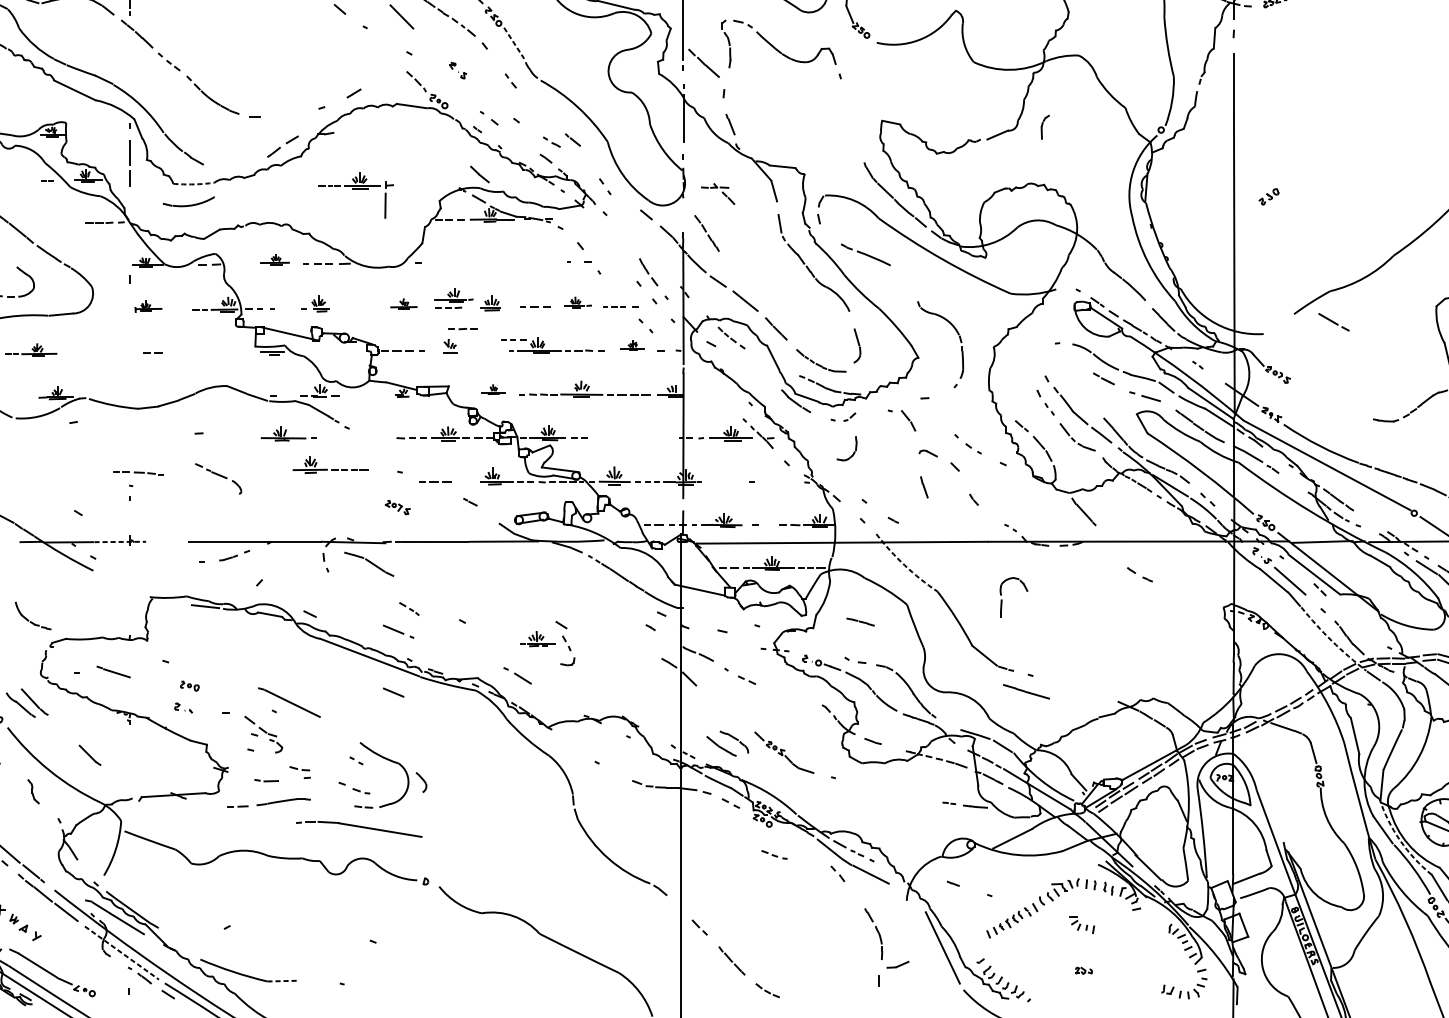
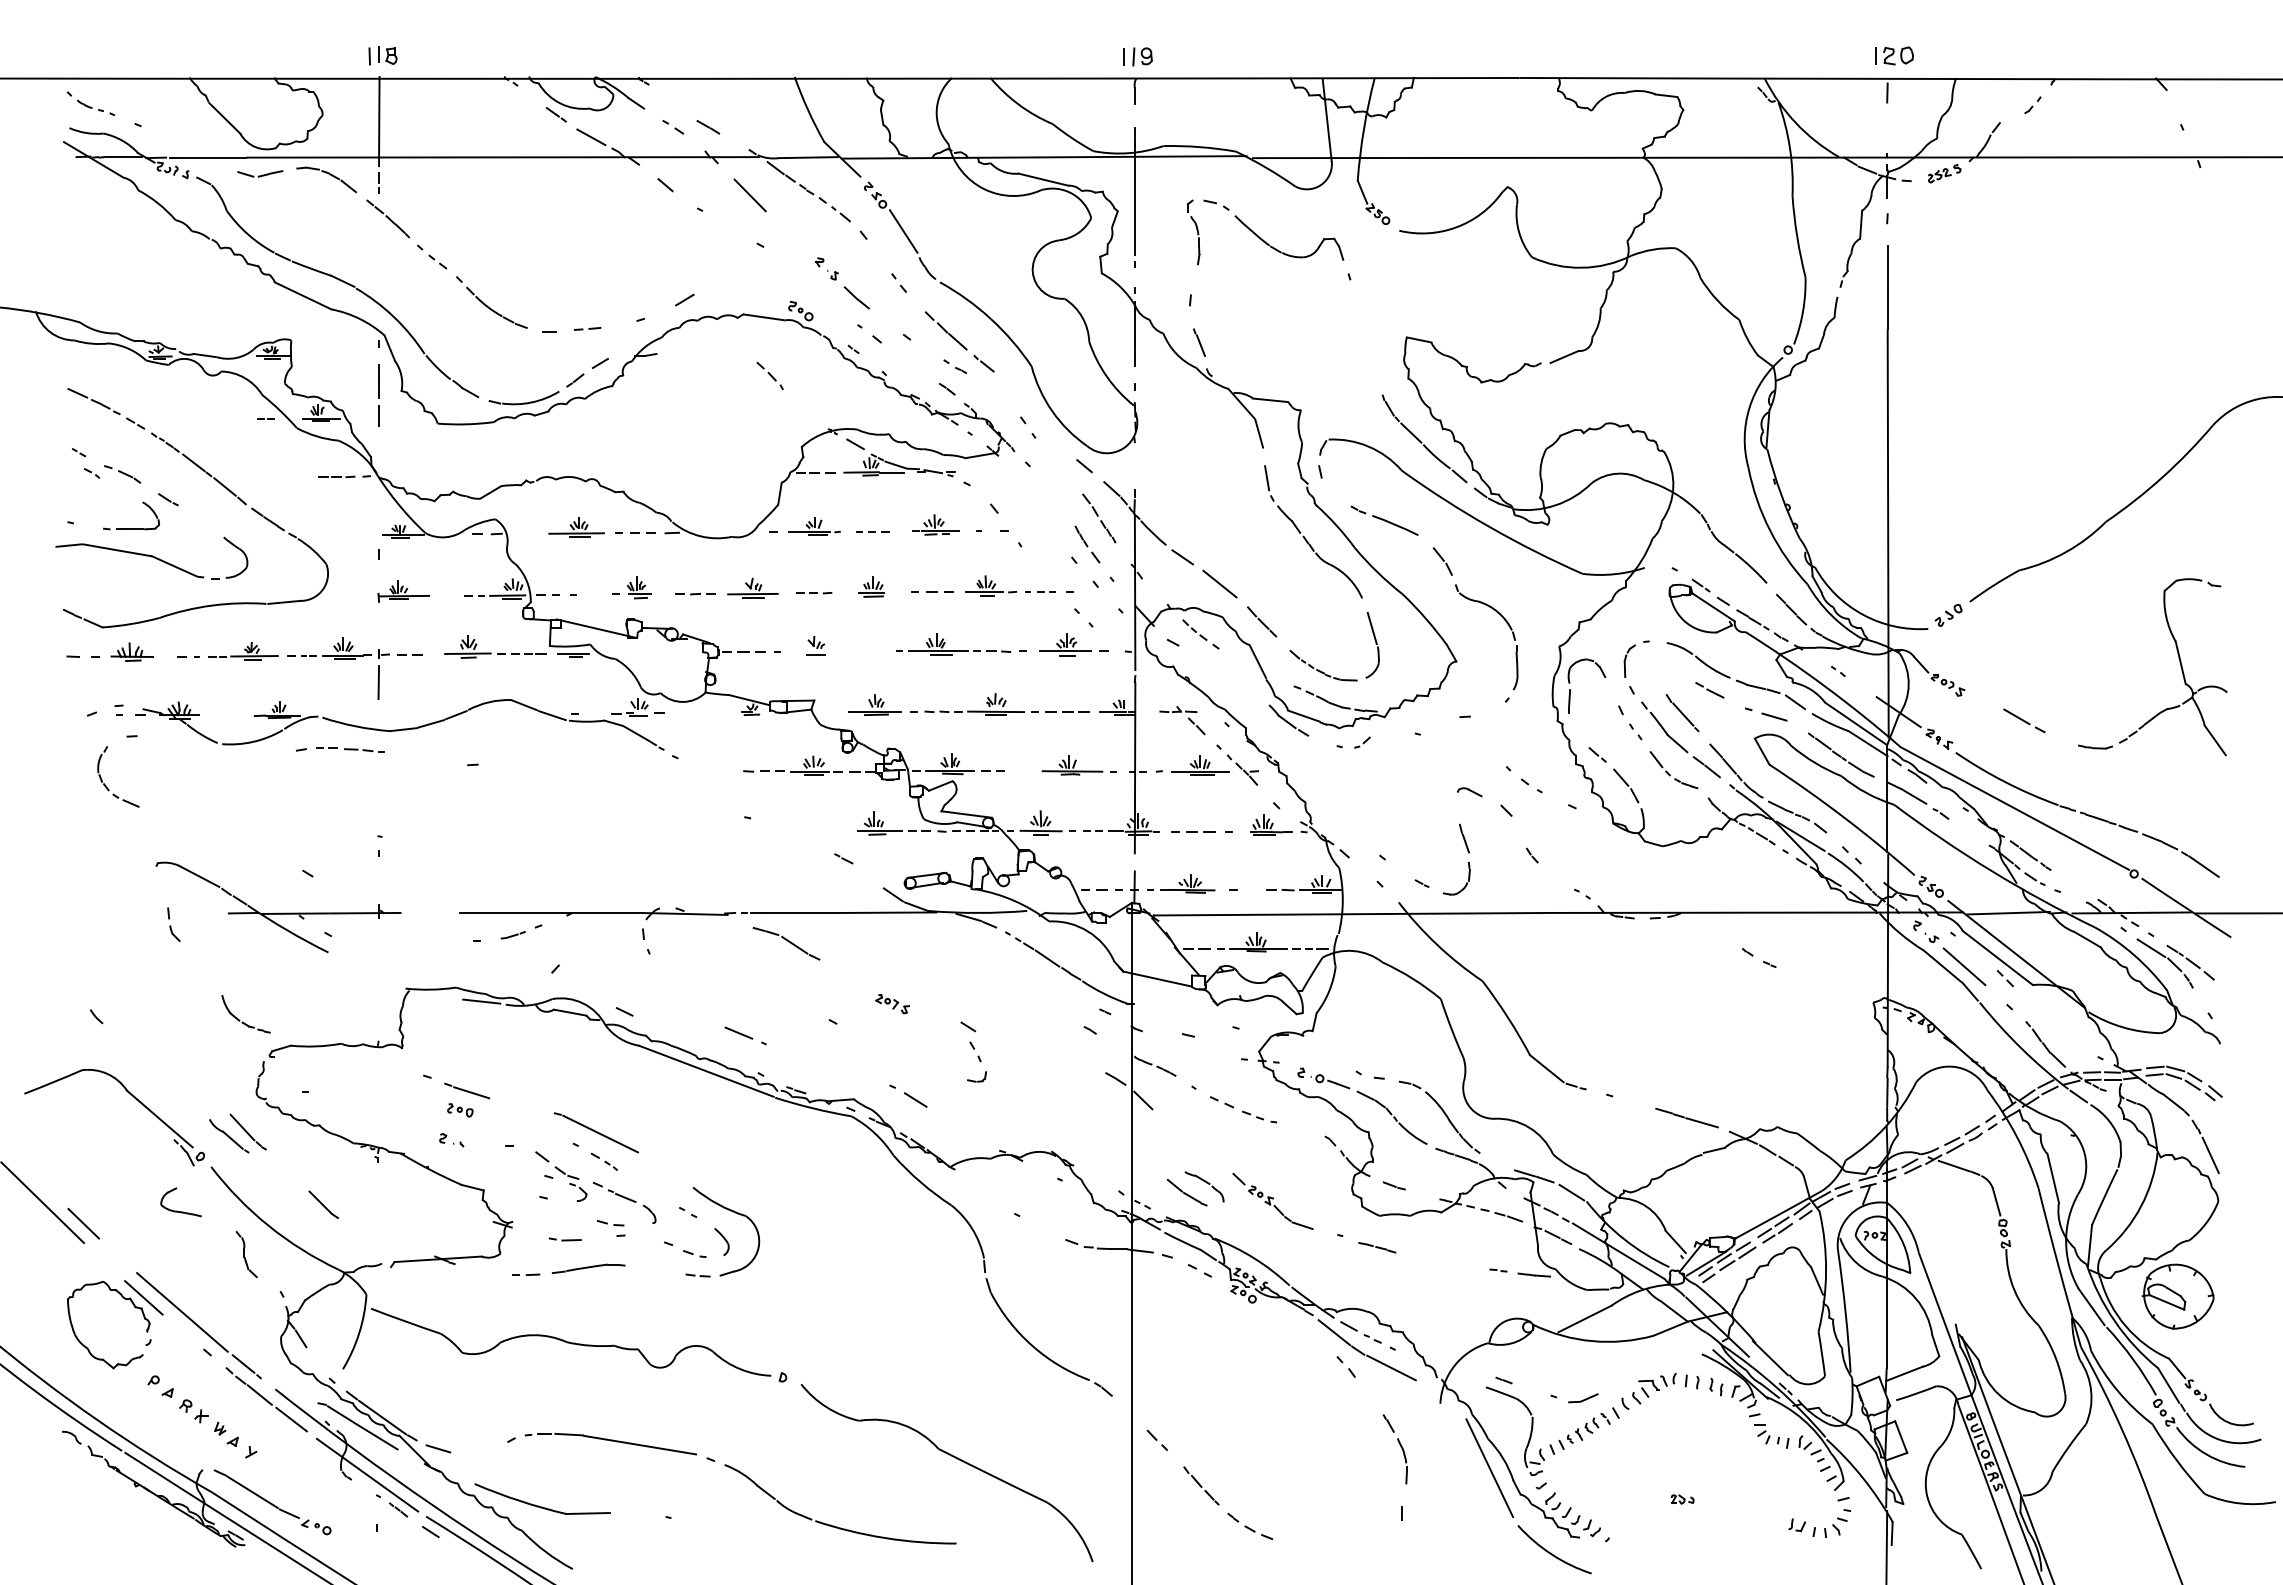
line: (514, 43) -> (903, 231), dashed -> solid
line: (703, 63) -> (945, 330), moved
part: (416, 81) -> (769, 375), moved
line: (283, 114) -> (588, 328), added
part: (1045, 126) -> (1629, 660), moved
line: (479, 174) -> (856, 297), moved
arc: (193, 184) -> (465, 424), dashed -> solid
part: (356, 188) -> (338, 659), moved
part: (718, 194) -> (1182, 720), moved
part: (1268, 196) -> (1948, 615), moved
part: (188, 202) -> (523, 398), moved
part: (707, 233) -> (1099, 518), moved
part: (274, 259) -> (576, 527), size x1.43
part: (454, 295) -> (814, 526), moved
part: (578, 302) -> (991, 585), size x1.43
part: (403, 303) -> (752, 587), size x1.43
part: (148, 306) -> (403, 591), size x1.43
line: (1334, 322) -> (2024, 720), moved
part: (462, 329) -> (695, 594), moved
line: (513, 339) -> (872, 531), moved
part: (632, 345) -> (1065, 644), size x1.67
part: (857, 346) -> (1372, 645), size x1.43
part: (492, 389) -> (874, 704), size x1.67
part: (908, 420) -> (1442, 561), moved
part: (288, 433) -> (1078, 765), moved
part: (854, 451) -> (1466, 882), moved
part: (327, 469) -> (491, 652), moved
part: (138, 472) -> (350, 749), moved
part: (783, 477) -> (1271, 824), added
part: (218, 478) -> (624, 1202), moved
line: (435, 482) -> (1193, 831), moved
part: (397, 507) -> (892, 1004), moved
line: (1083, 512) -> (1682, 713), moved
line: (120, 542) -> (365, 913), dashed -> solid
part: (369, 564) -> (786, 943), moved
arc: (904, 565) -> (1437, 945), dashed -> solid
part: (1001, 595) -> (1570, 683), moved
part: (408, 608) -> (603, 1161), moved
line: (860, 621) -> (1377, 1247), moved
part: (537, 638) -> (935, 524), moved
arc: (1331, 640) -> (2021, 1048), dashed -> solid
line: (113, 671) -> (467, 1090), moved
line: (1026, 691) -> (1686, 1117), moved
line: (393, 692) -> (738, 1118), removed
part: (421, 782) -> (721, 1242), moved
part: (33, 791) -> (246, 1254), size x1.43
part: (358, 829) -> (610, 1444), moved
arc: (1399, 840) -> (2114, 1321), dashed -> solid
part: (774, 854) -> (1259, 1116), moved
part: (971, 924) -> (1529, 1435), added
part: (1081, 924) -> (1771, 1436), moved
line: (173, 933) -> (438, 1448), added
line: (121, 953) -> (367, 1475), dashed -> solid
part: (898, 965) -> (1583, 1398), moved
line: (283, 981) -> (588, 1513), dashed -> solid
part: (463, 989) -> (834, 1525), added
part: (767, 990) -> (1250, 1526), size x1.43

